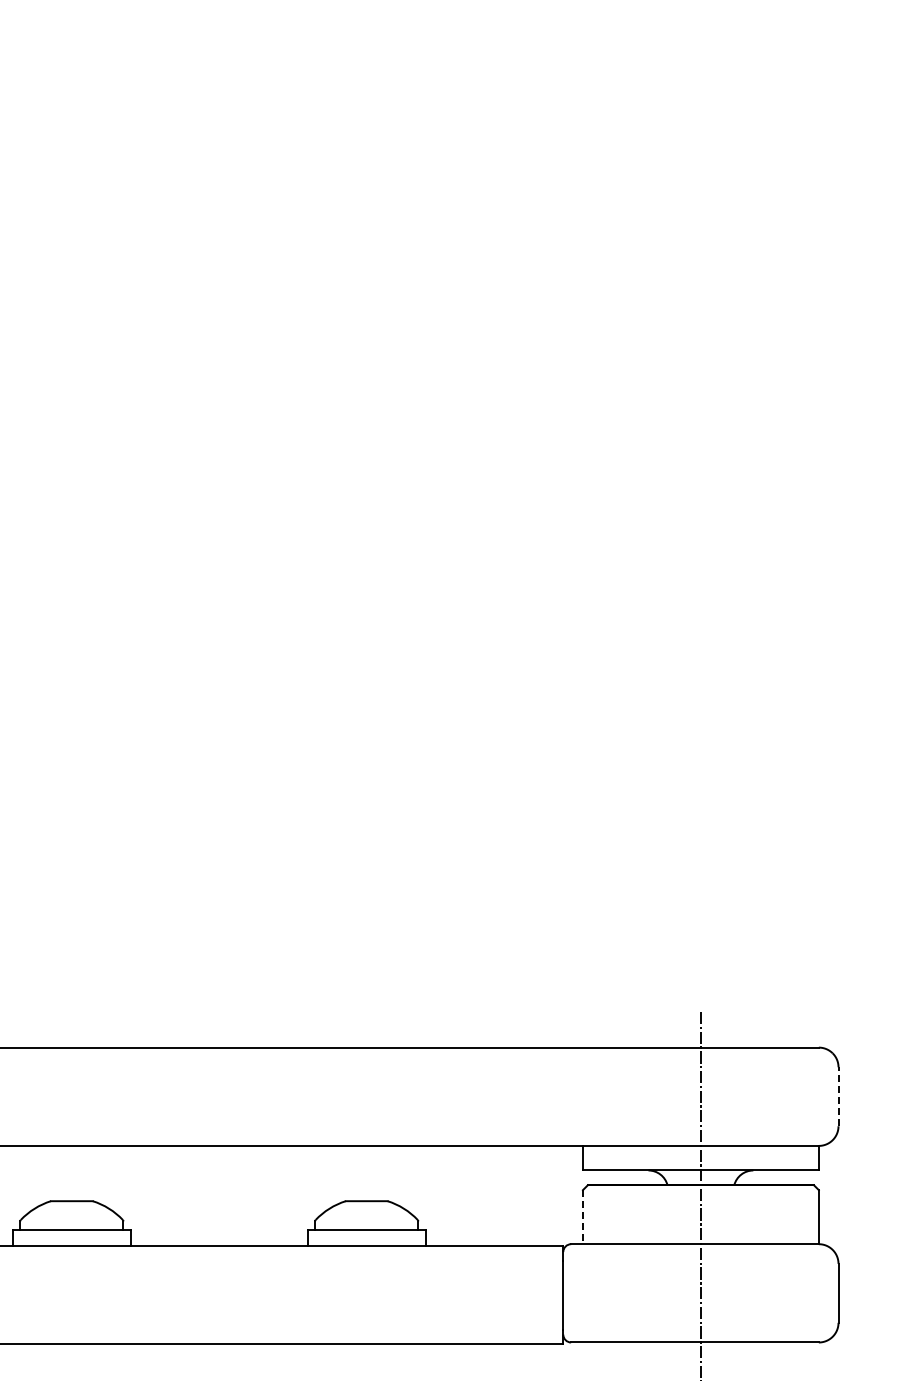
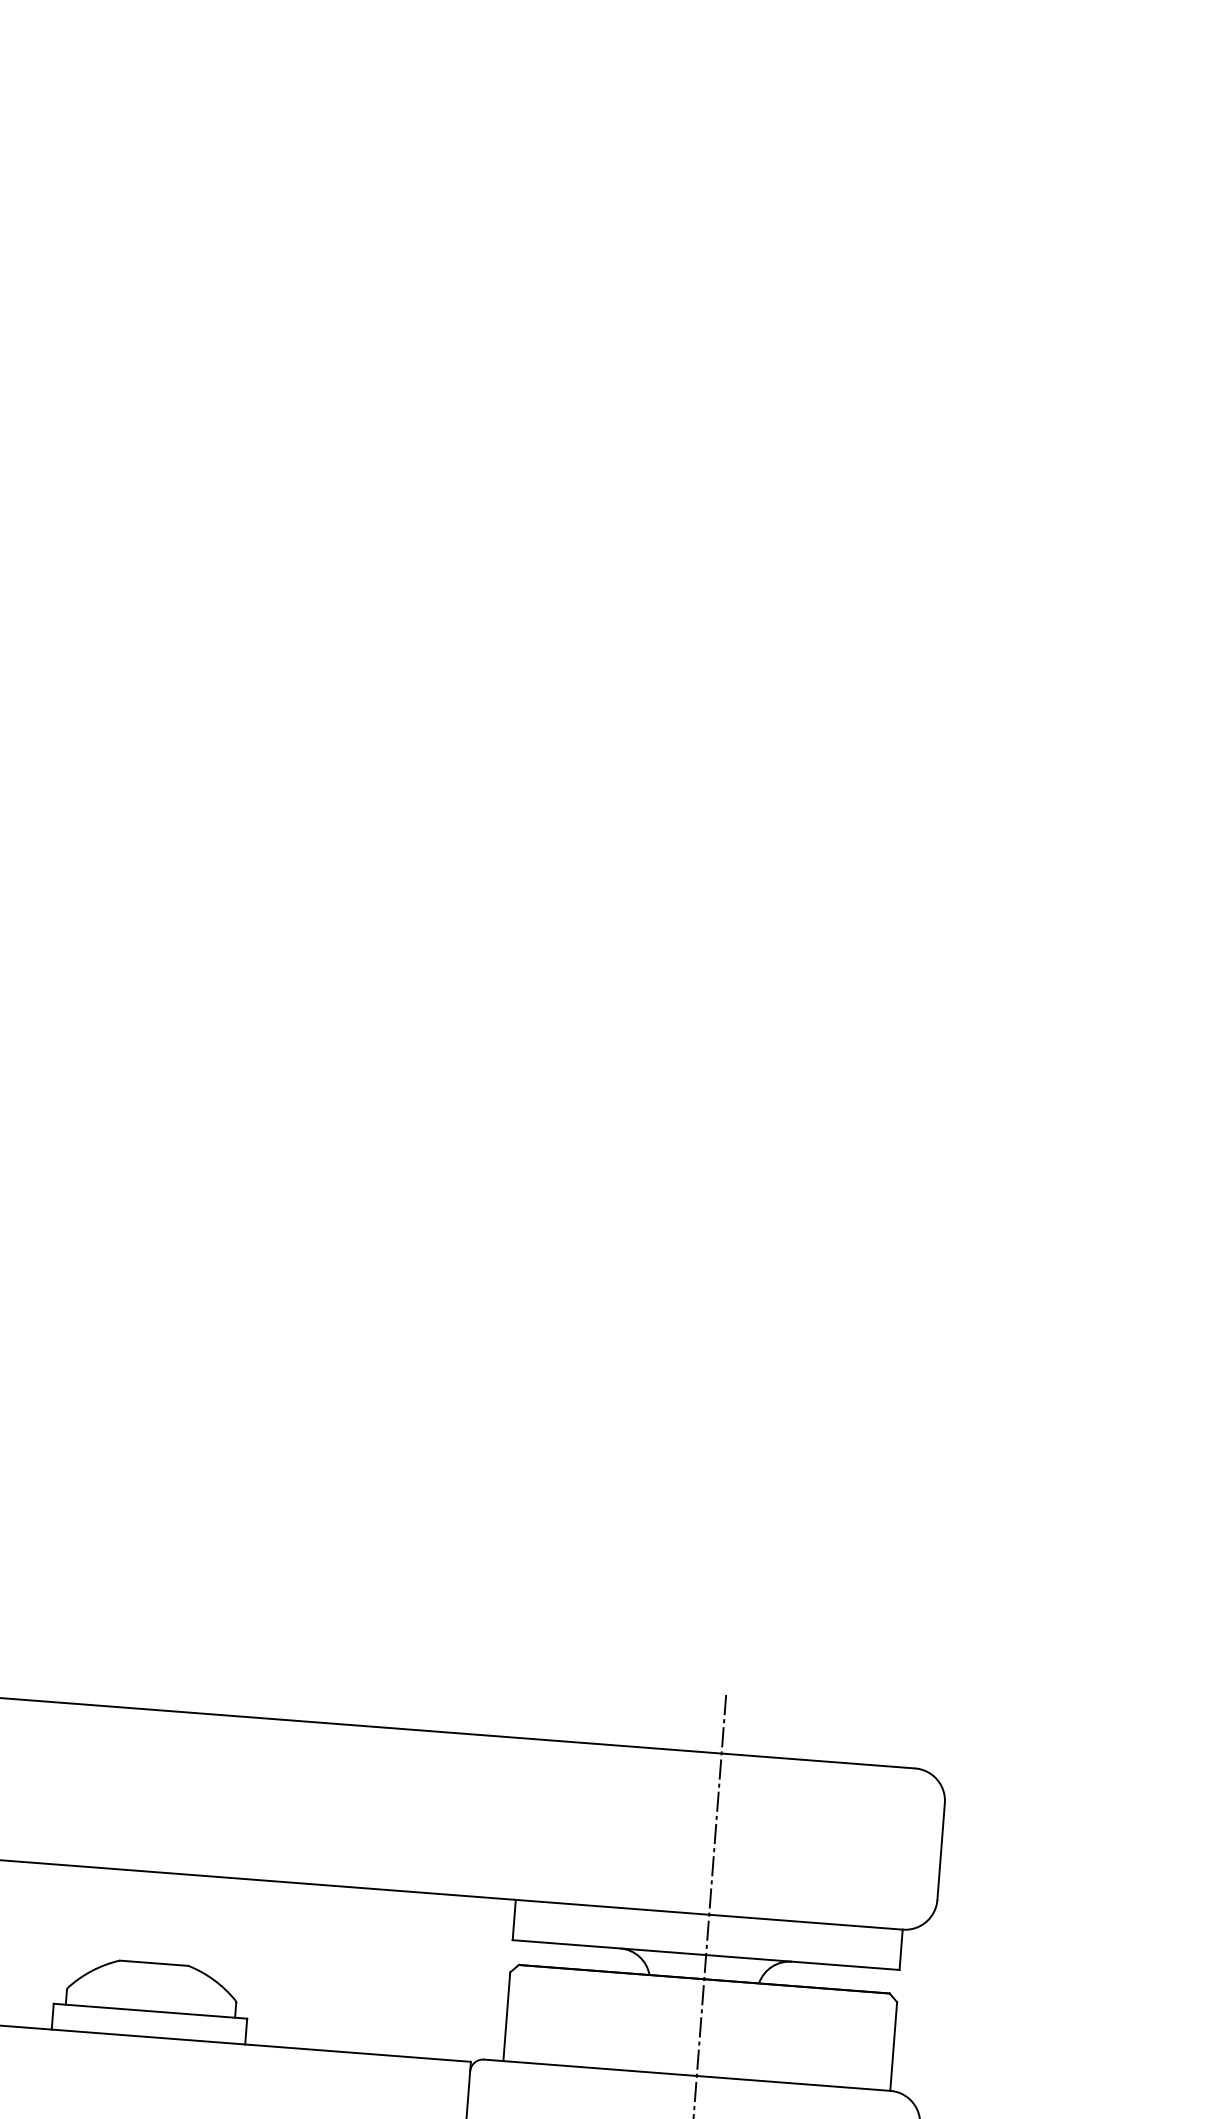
line: (838, 1096) -> (941, 1851), dashed -> solid
line: (582, 1217) -> (505, 2017), dashed -> solid

